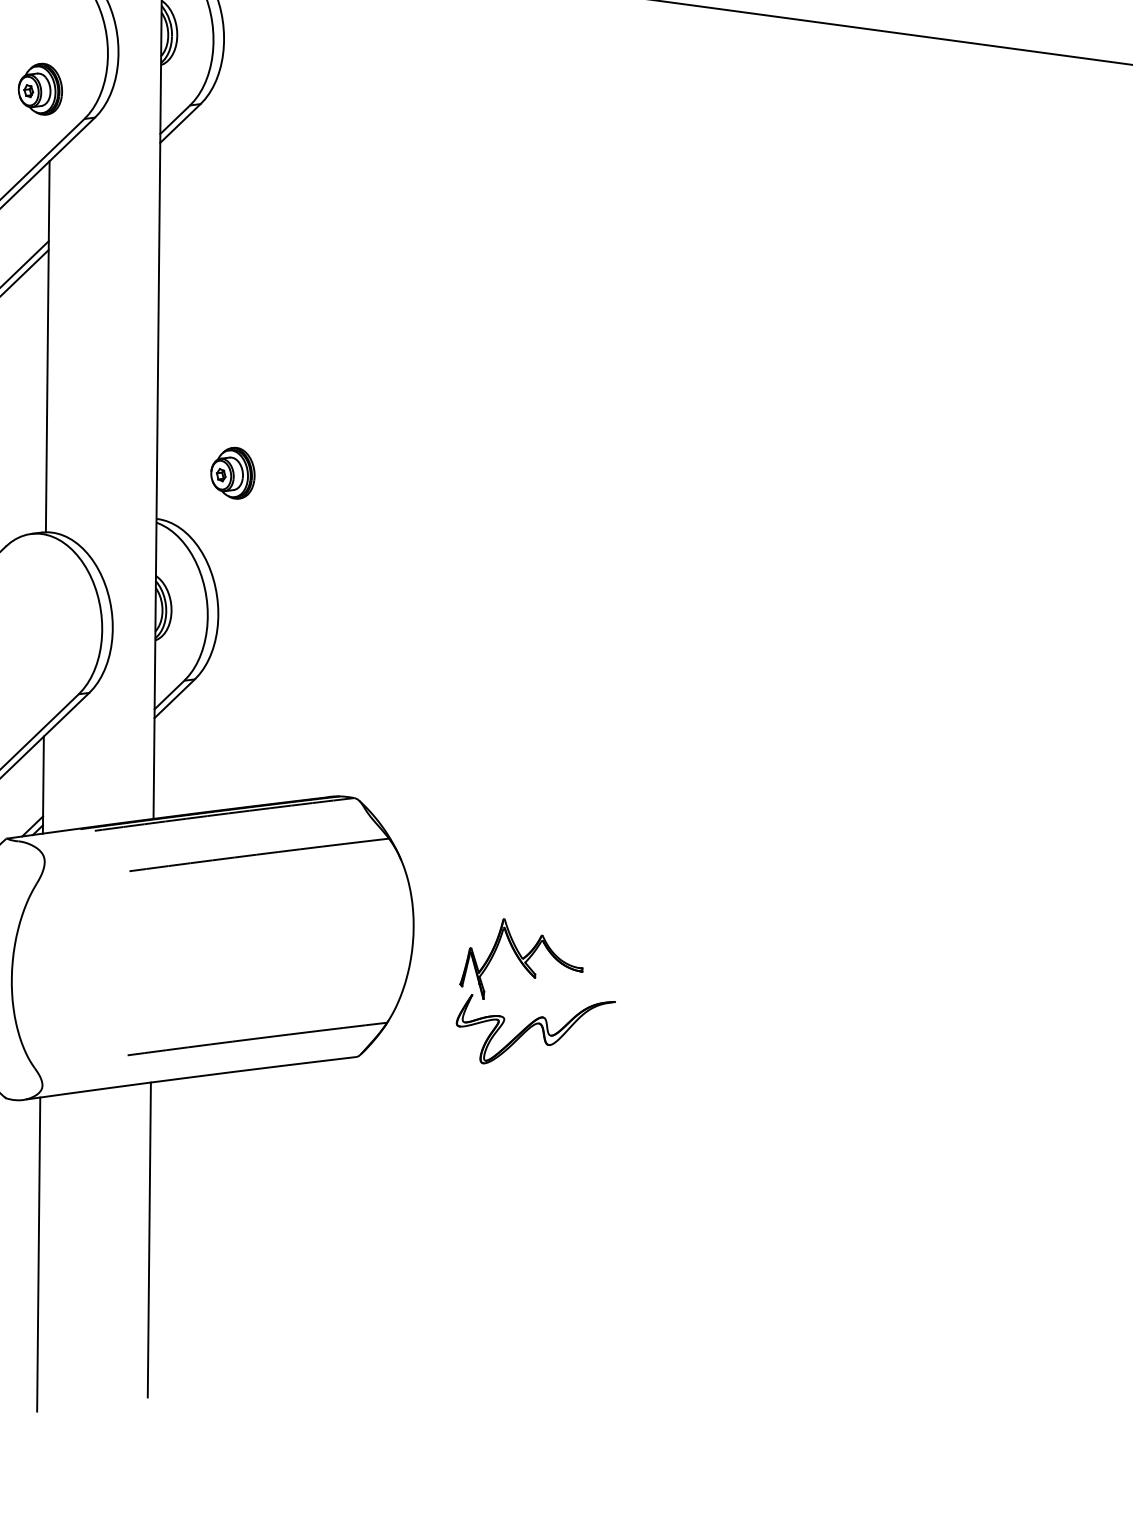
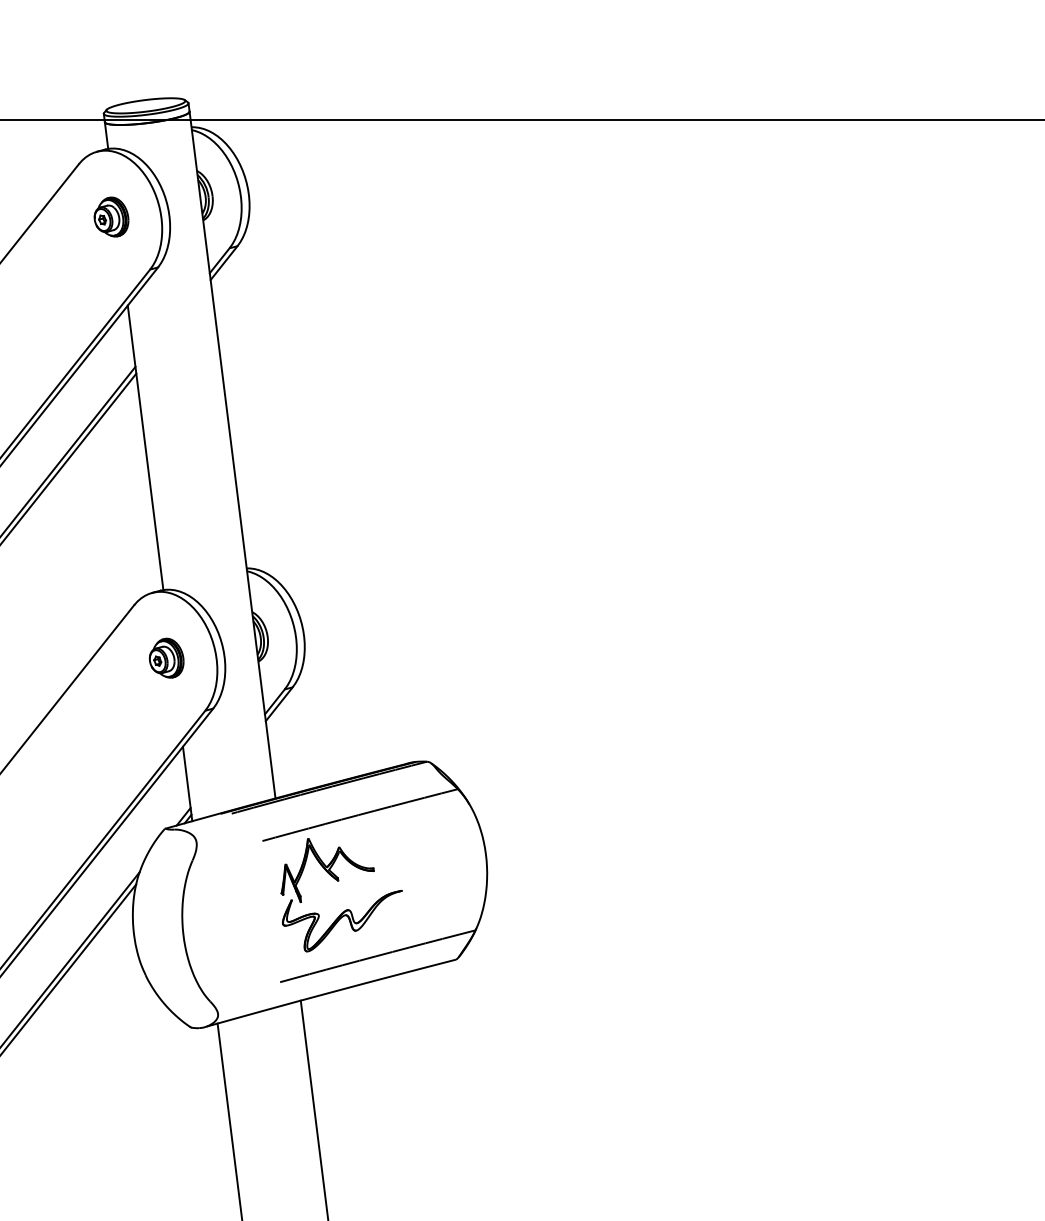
part: (40, 88) -> (111, 216), moved
part: (233, 471) -> (166, 657), moved
part: (536, 979) -> (339, 881), moved

